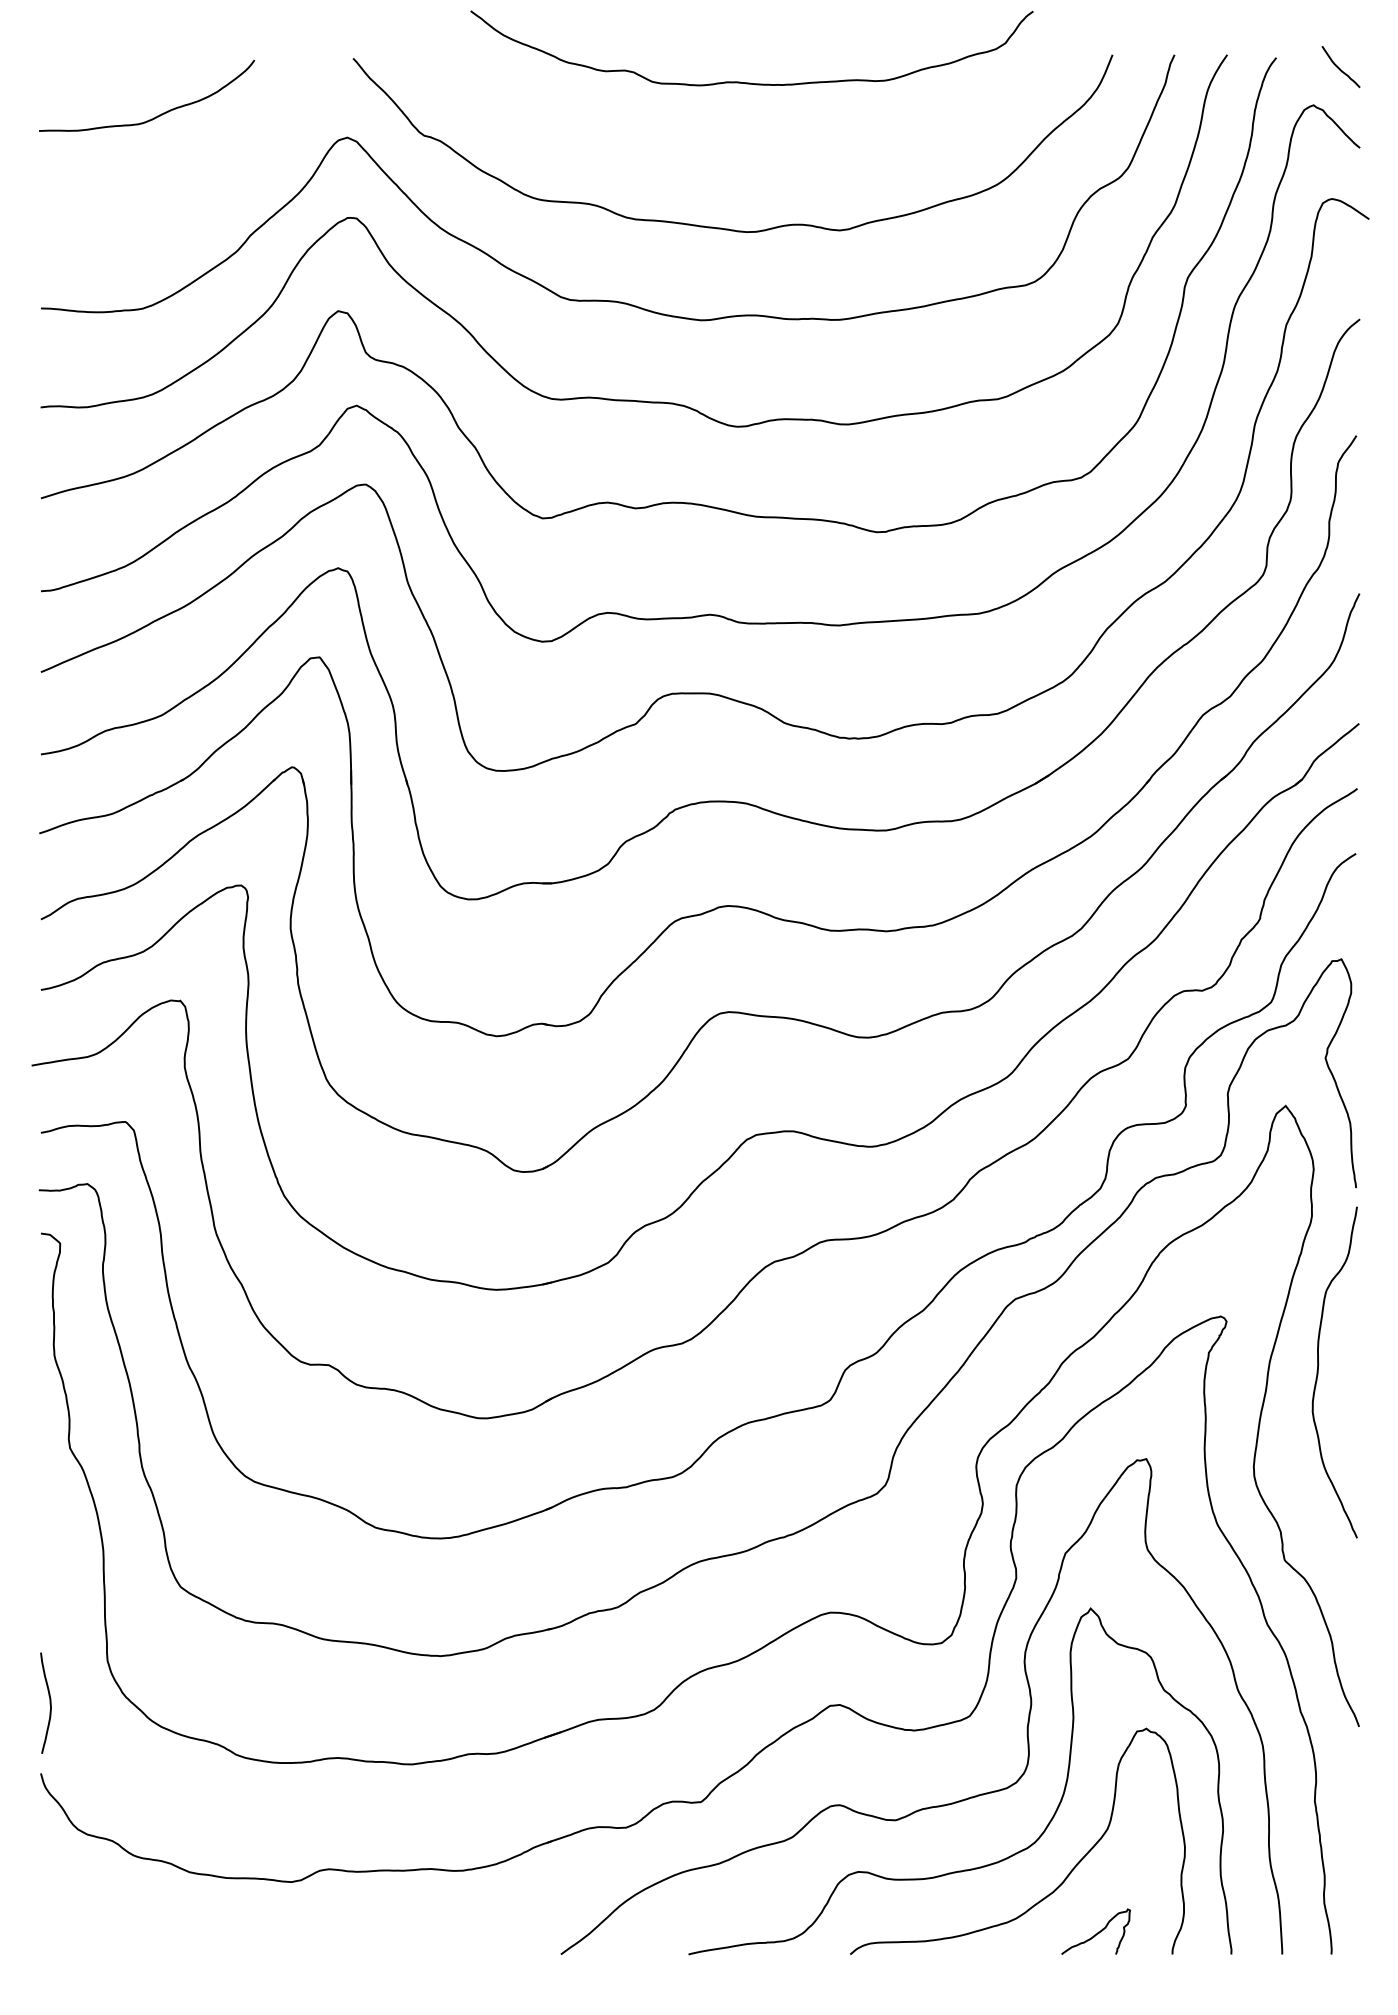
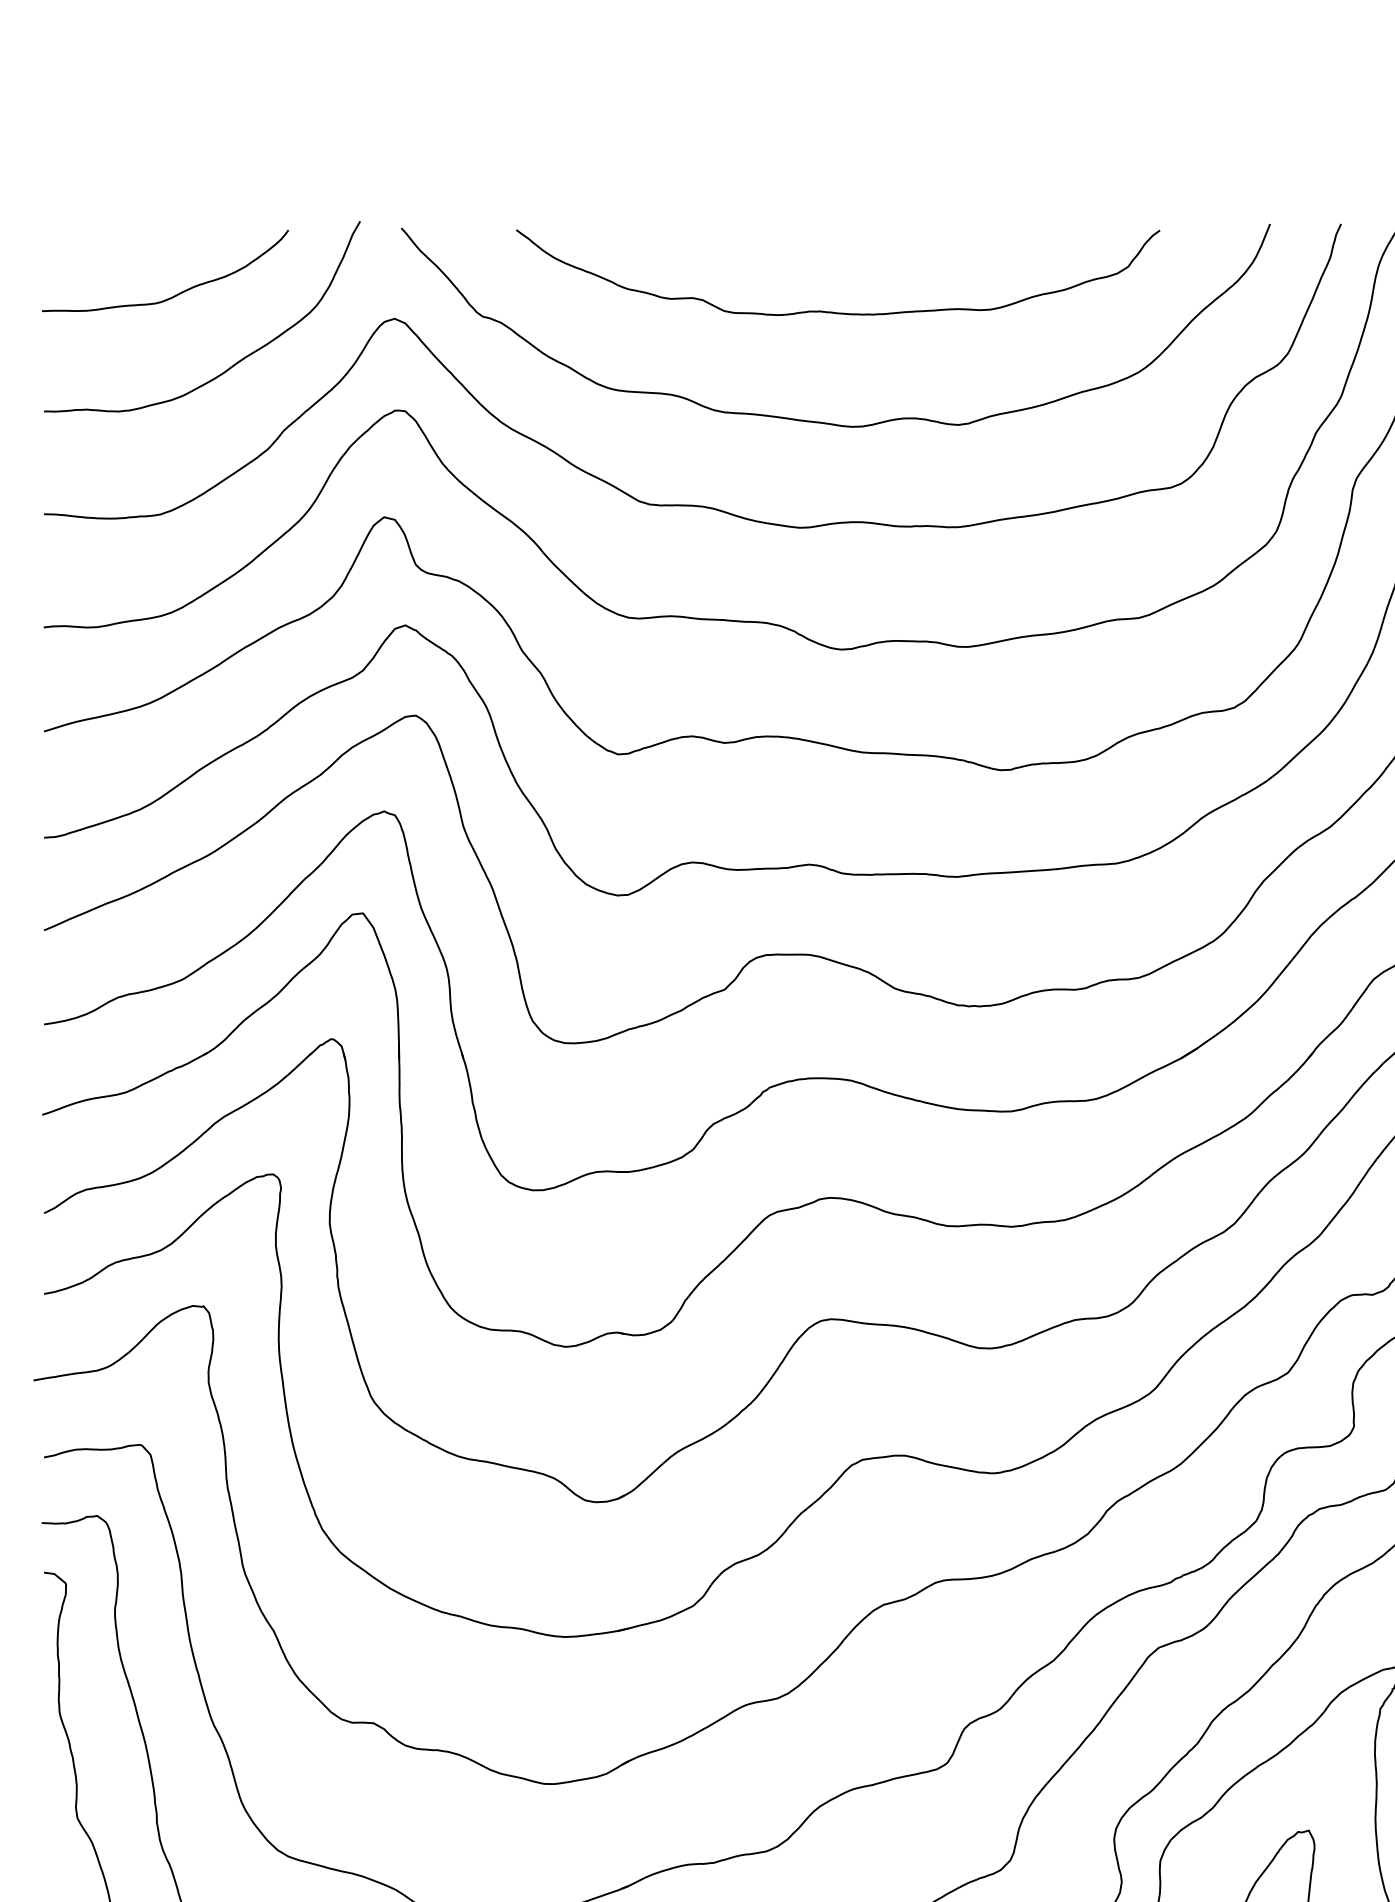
curve: (750, 82) -> (836, 311), moved
curve: (207, 176) -> (234, 363), added

